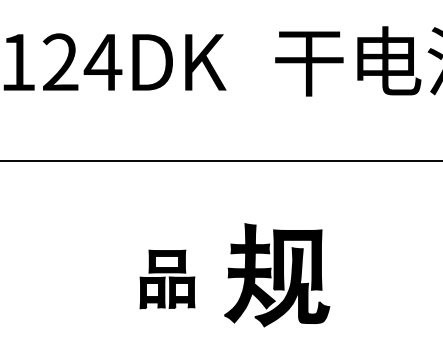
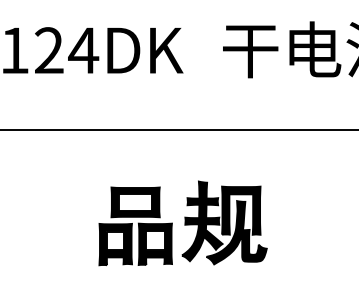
part: (167, 279) -> (135, 226), size x1.67

